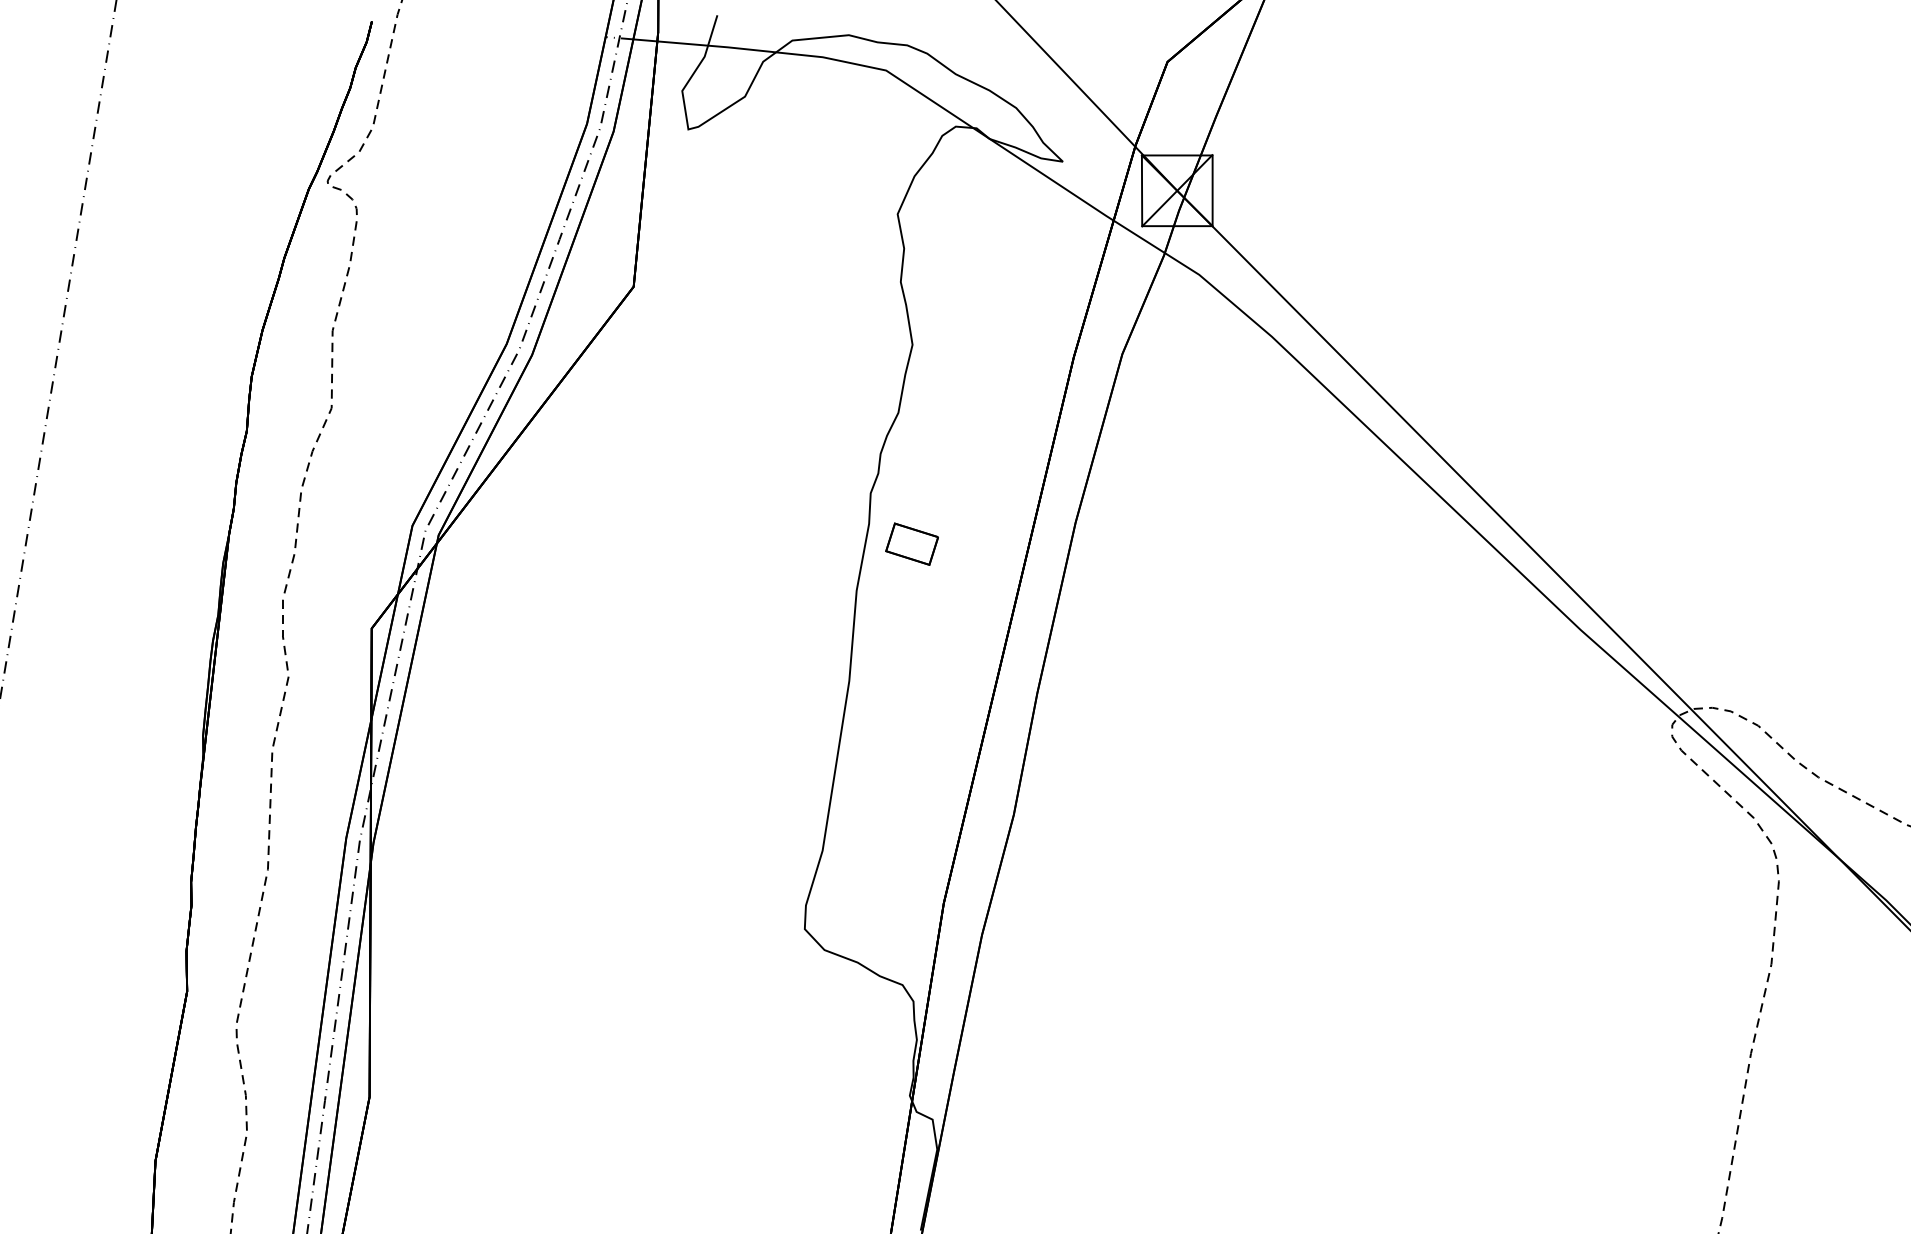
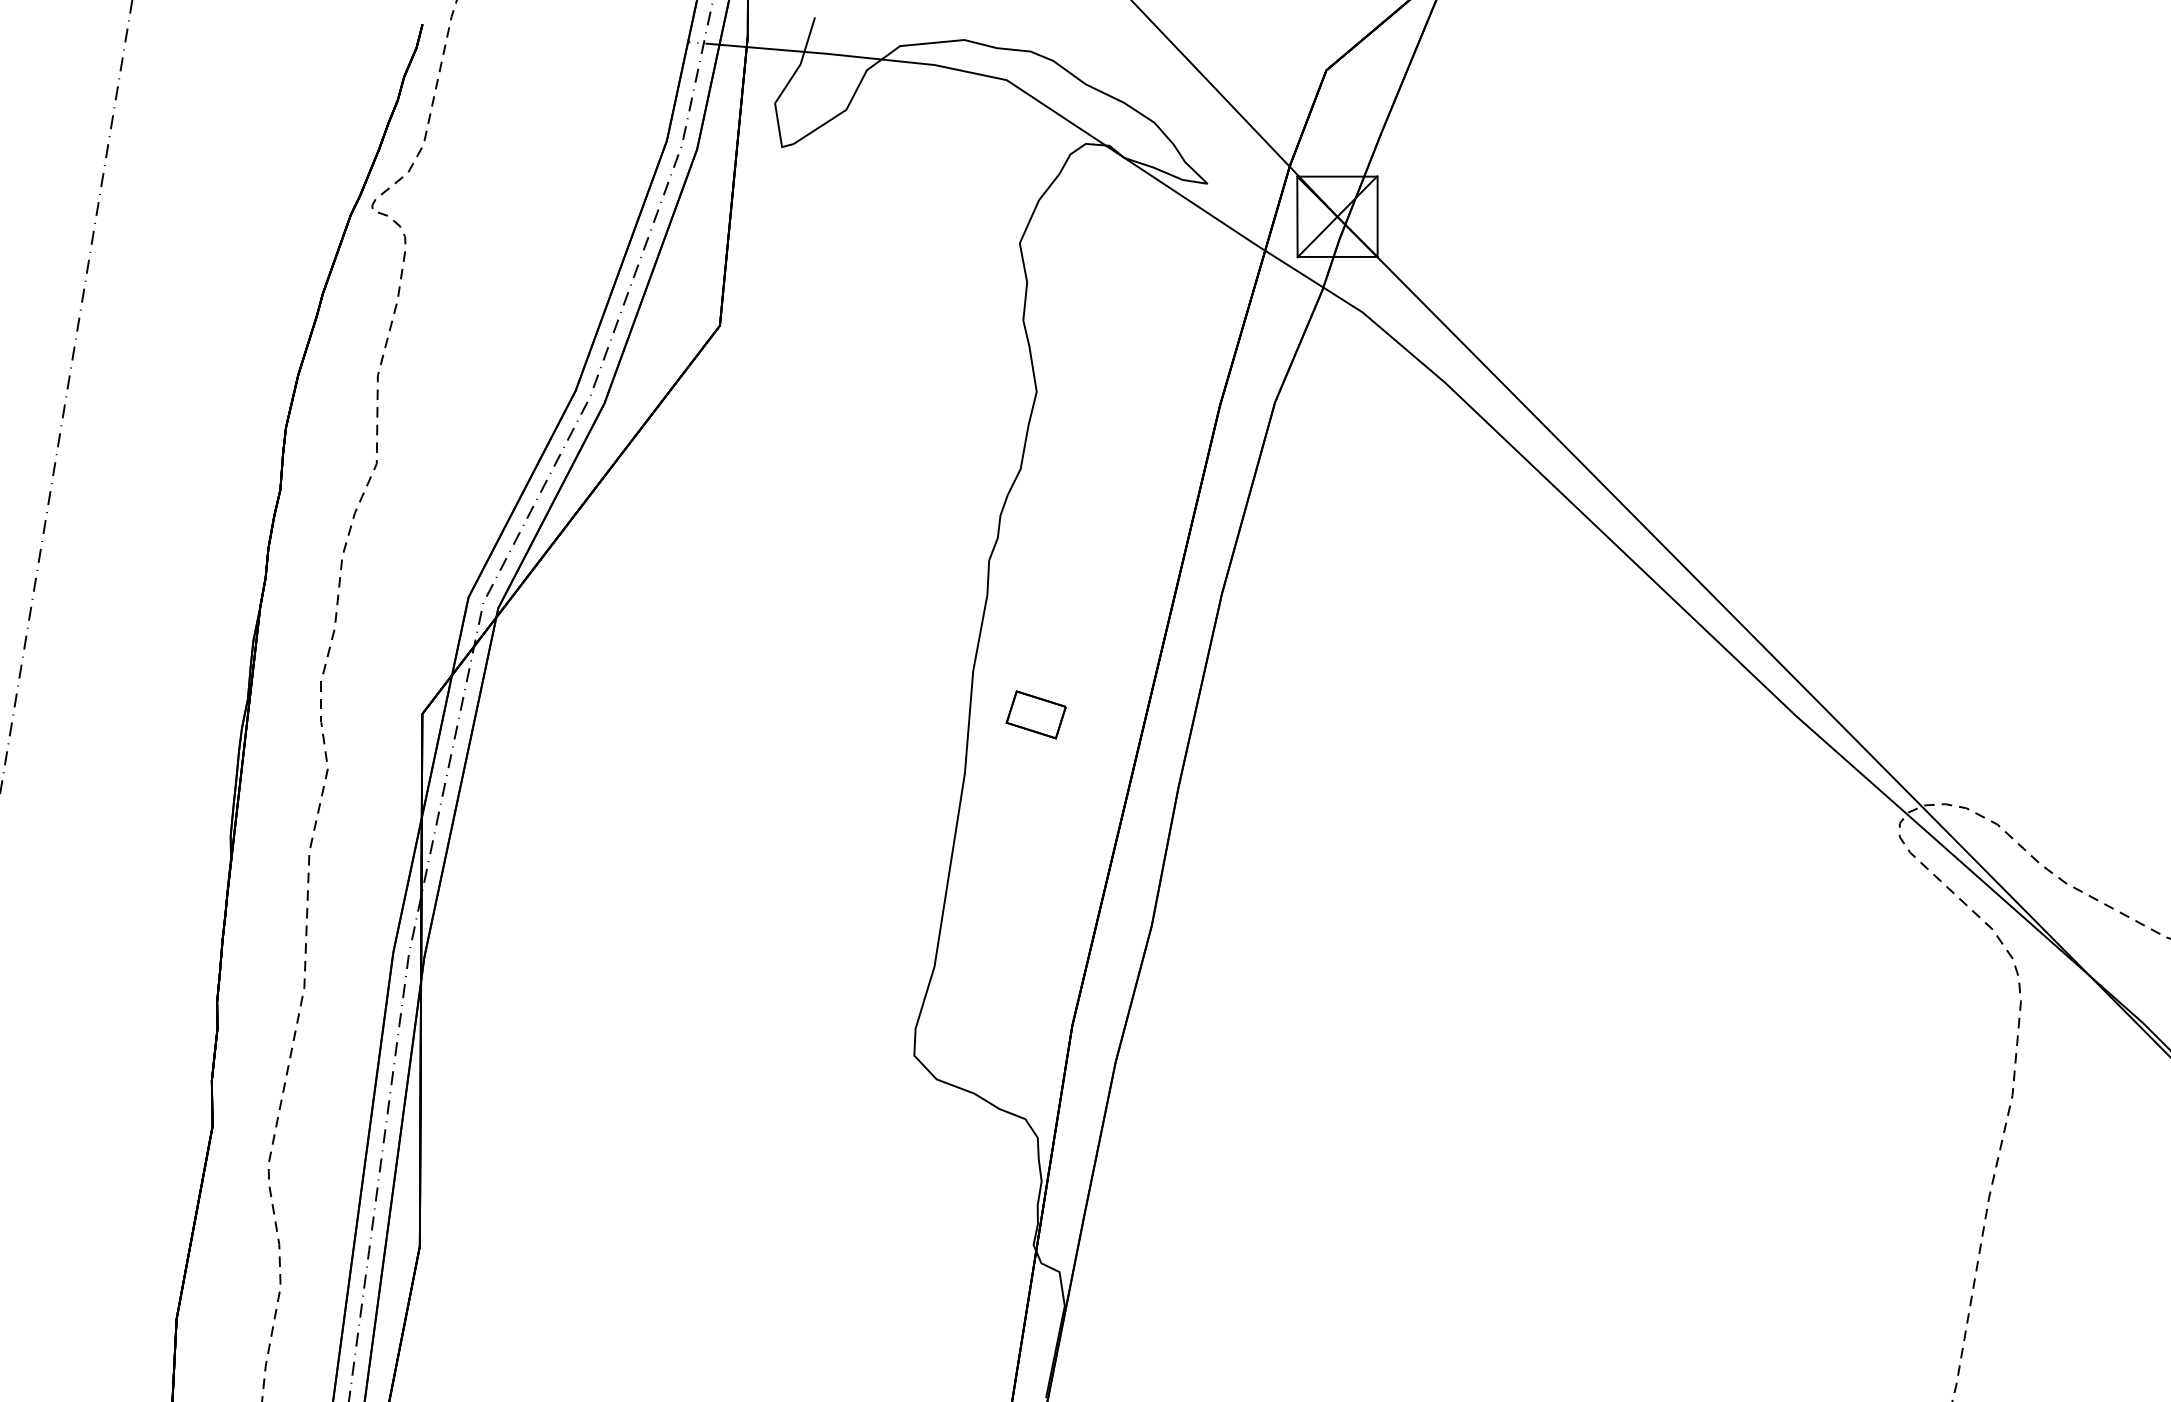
part: (911, 543) -> (1035, 714), moved

